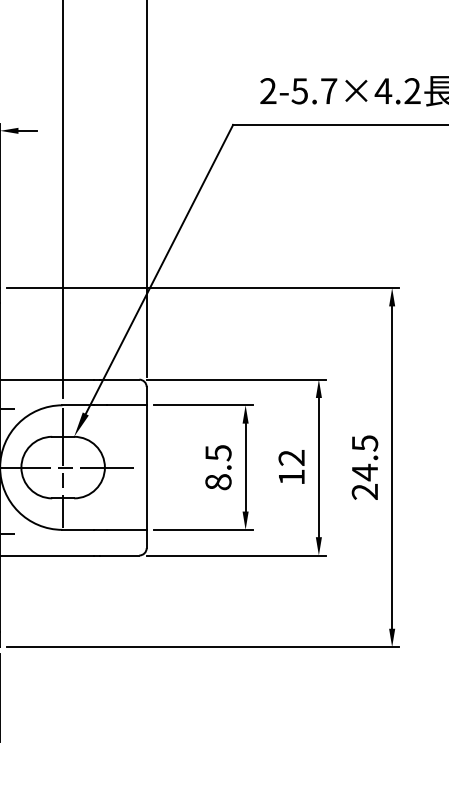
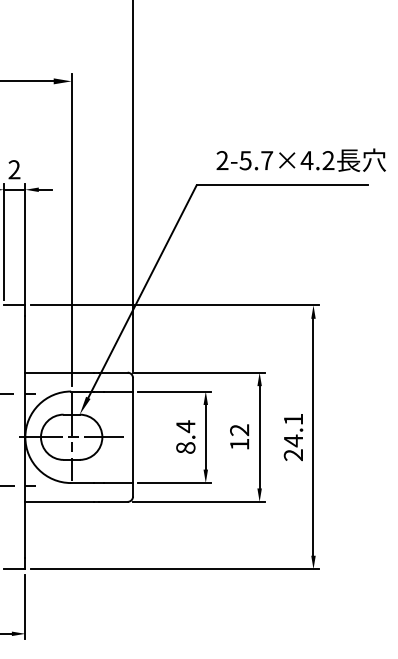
text: (364, 443) -> (293, 419), 24.5 -> 24.1
text: (218, 452) -> (185, 426), 8.5 -> 8.4

